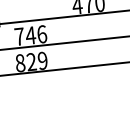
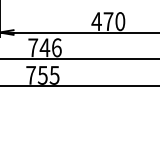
text: (31, 61) -> (42, 74), 829 -> 755

